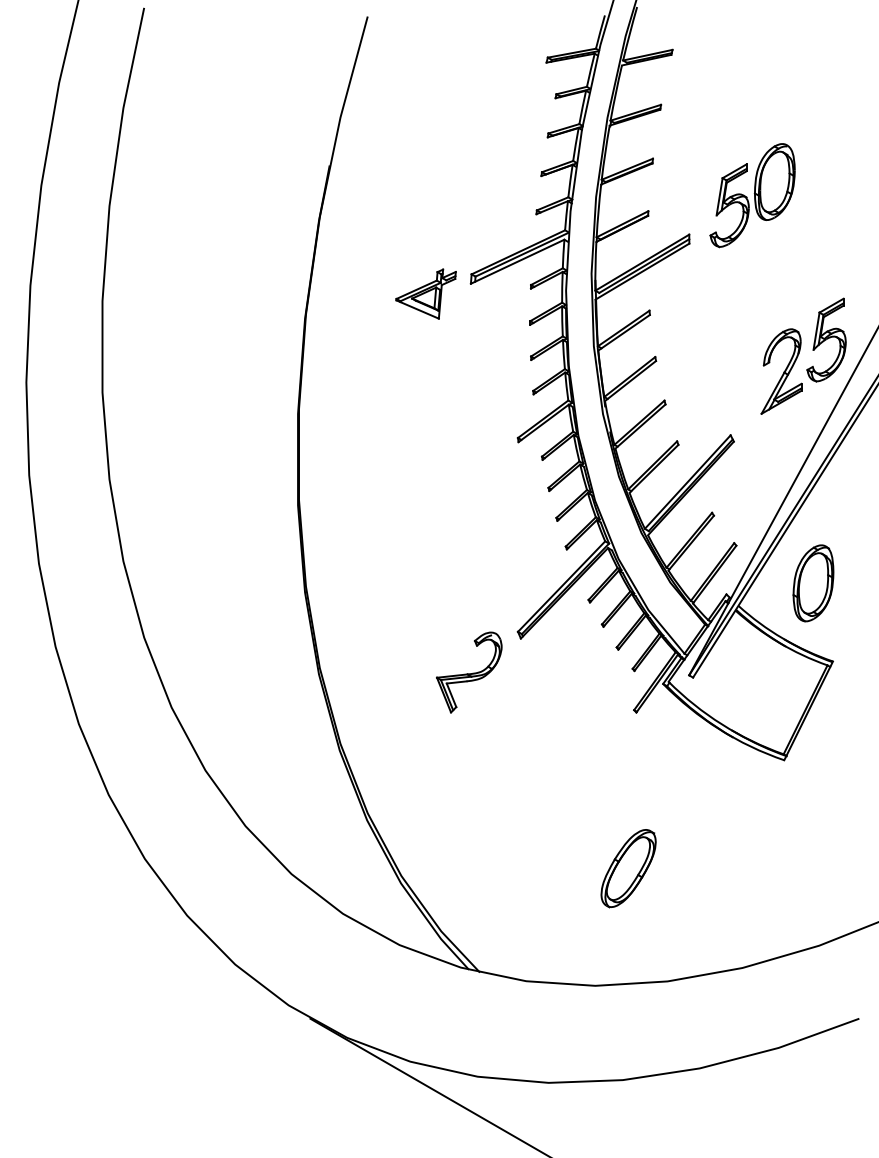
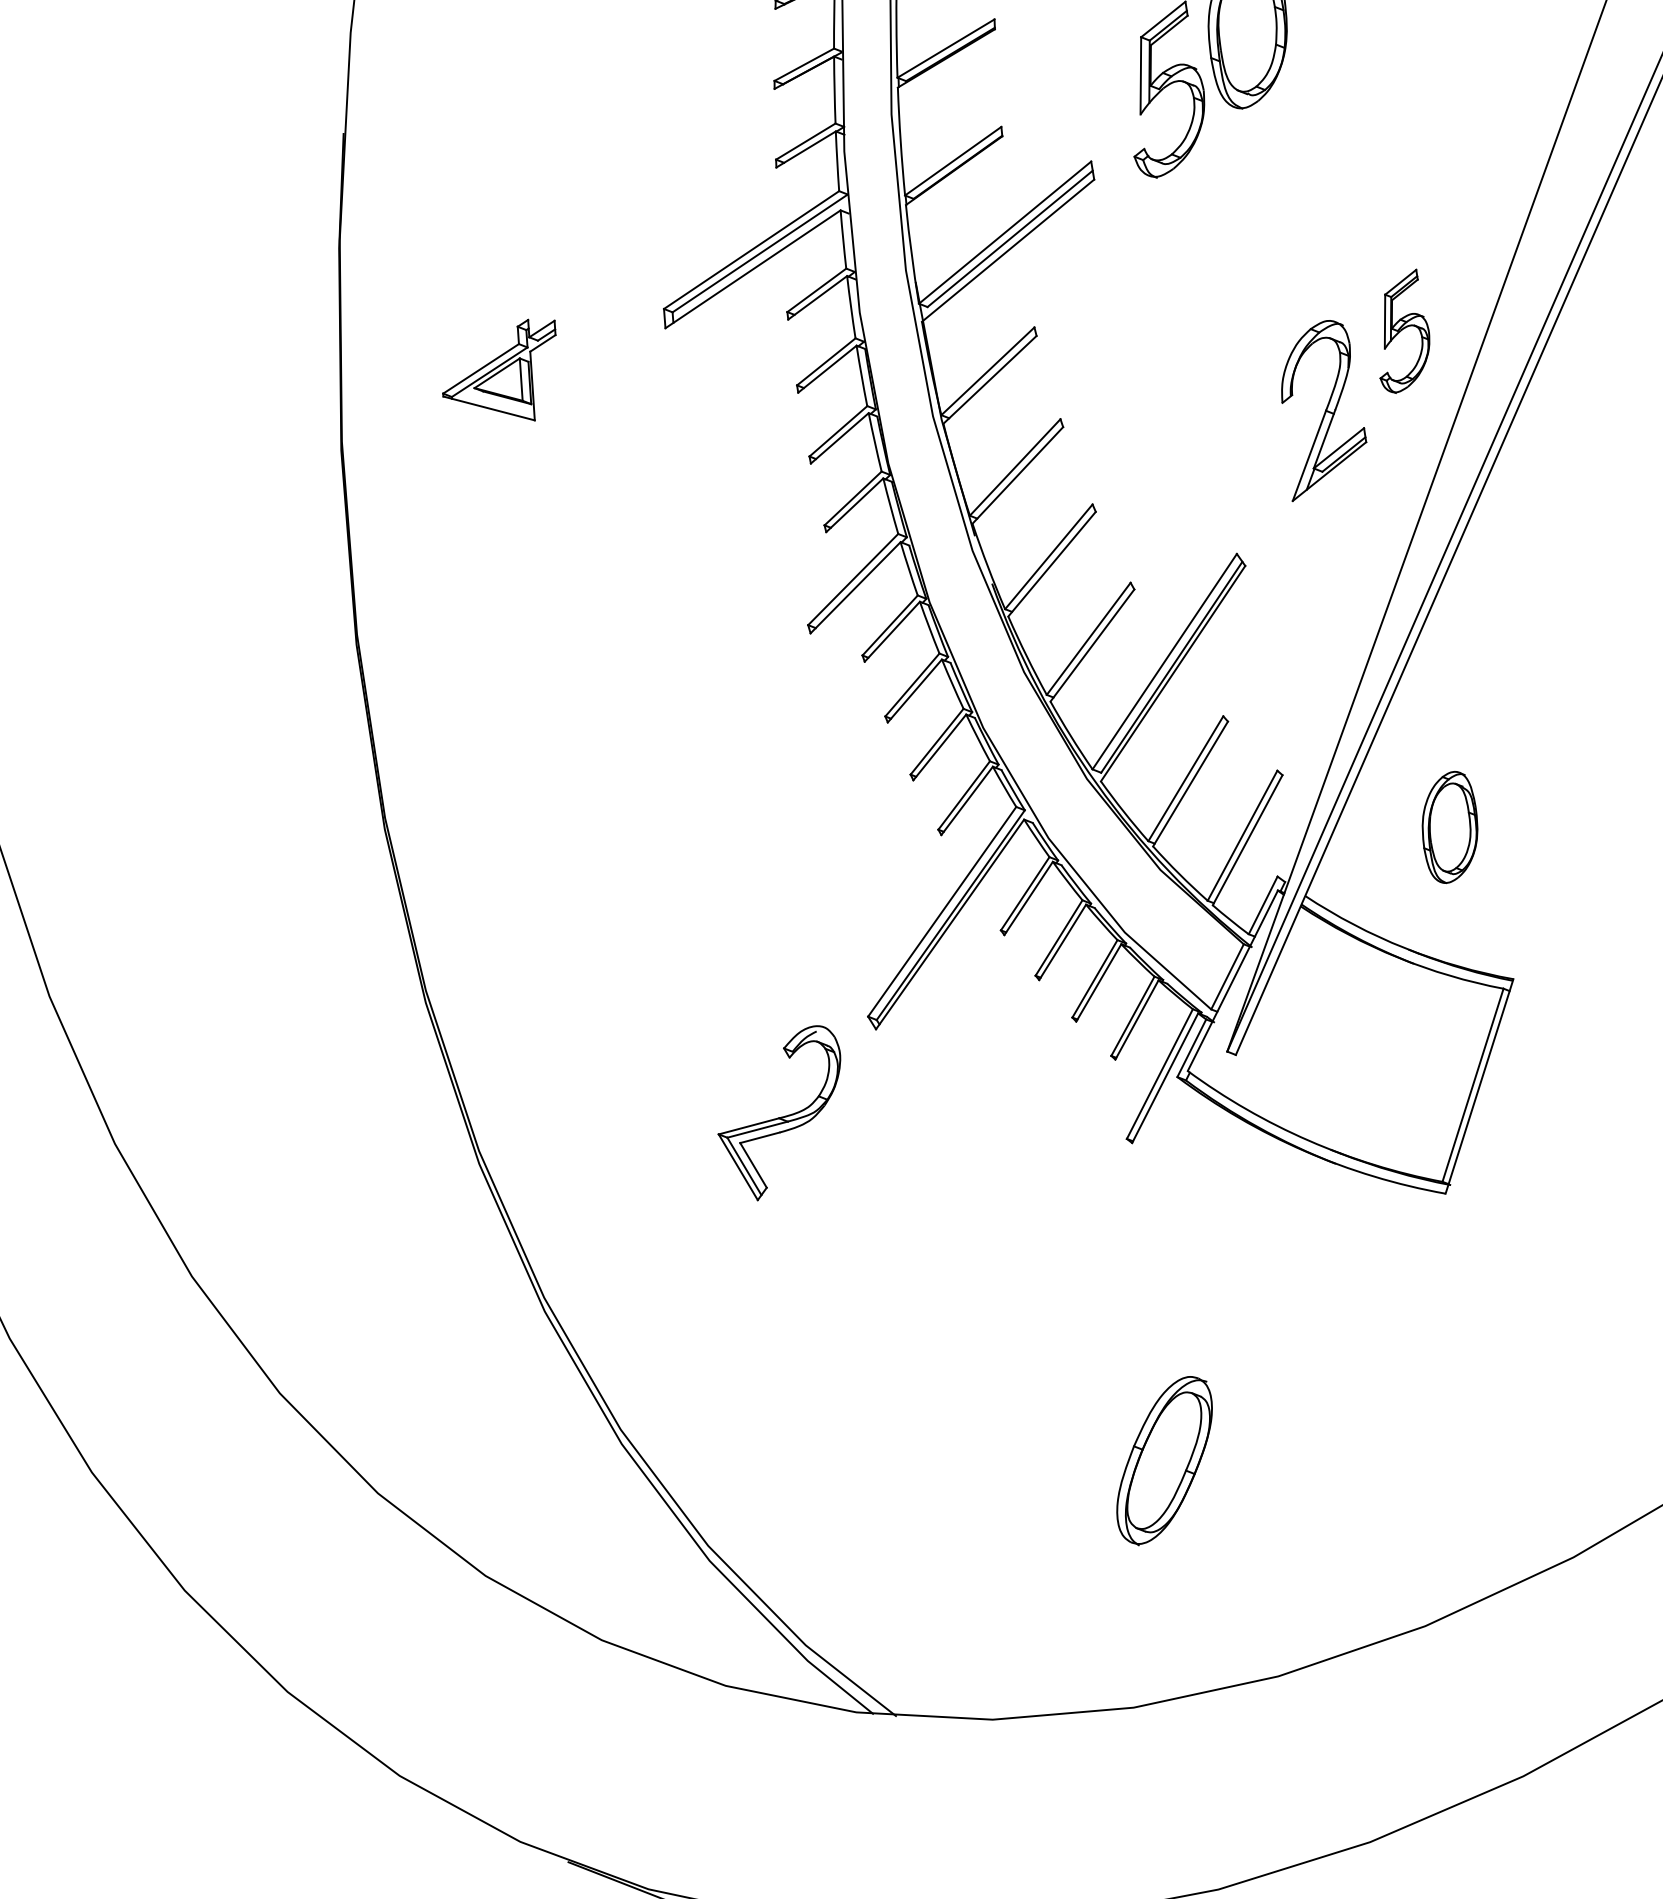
part: (425, 293) -> (499, 373), moved
part: (826, 339) -> (1400, 330), size x0.7
part: (813, 583) -> (1449, 827), size x0.7

